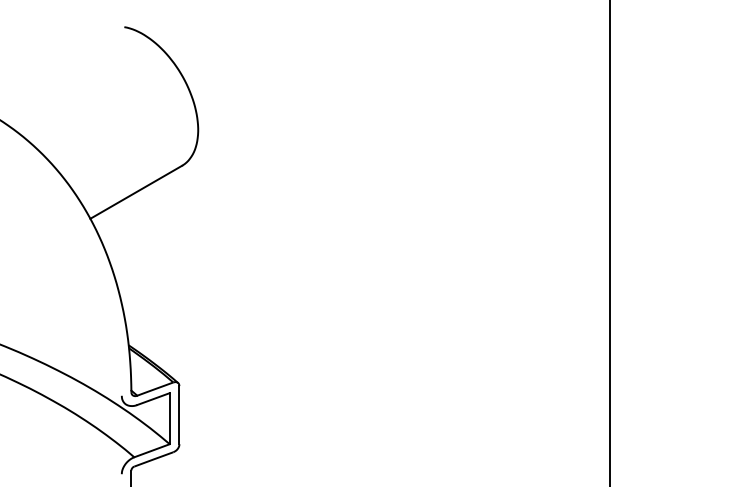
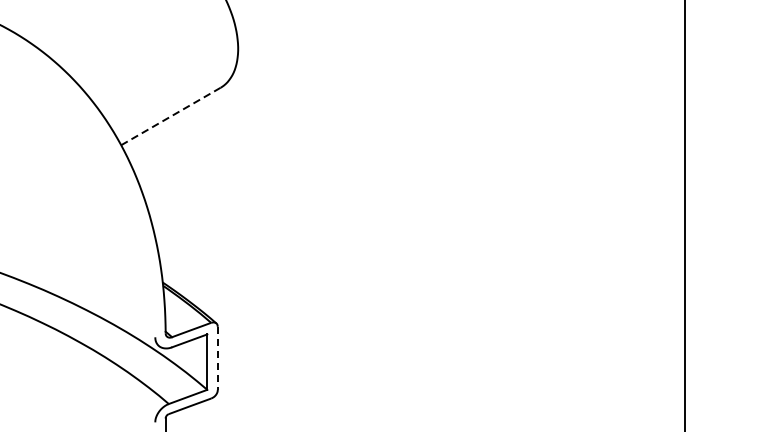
line: (136, 192) -> (171, 116), solid -> dashed
line: (179, 415) -> (217, 358), solid -> dashed

